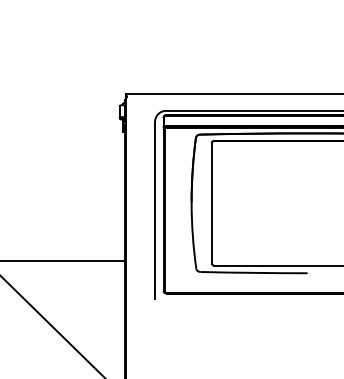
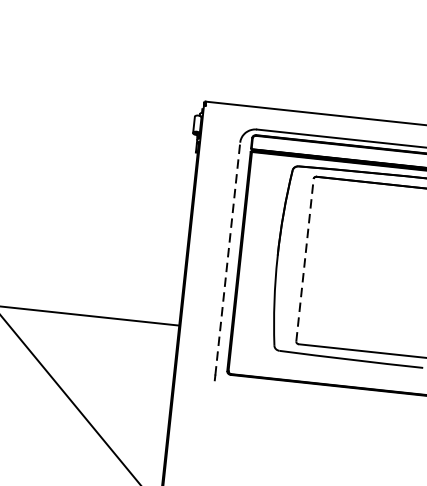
line: (212, 203) -> (305, 260), solid -> dashed
line: (155, 208) -> (228, 259), solid -> dashed

